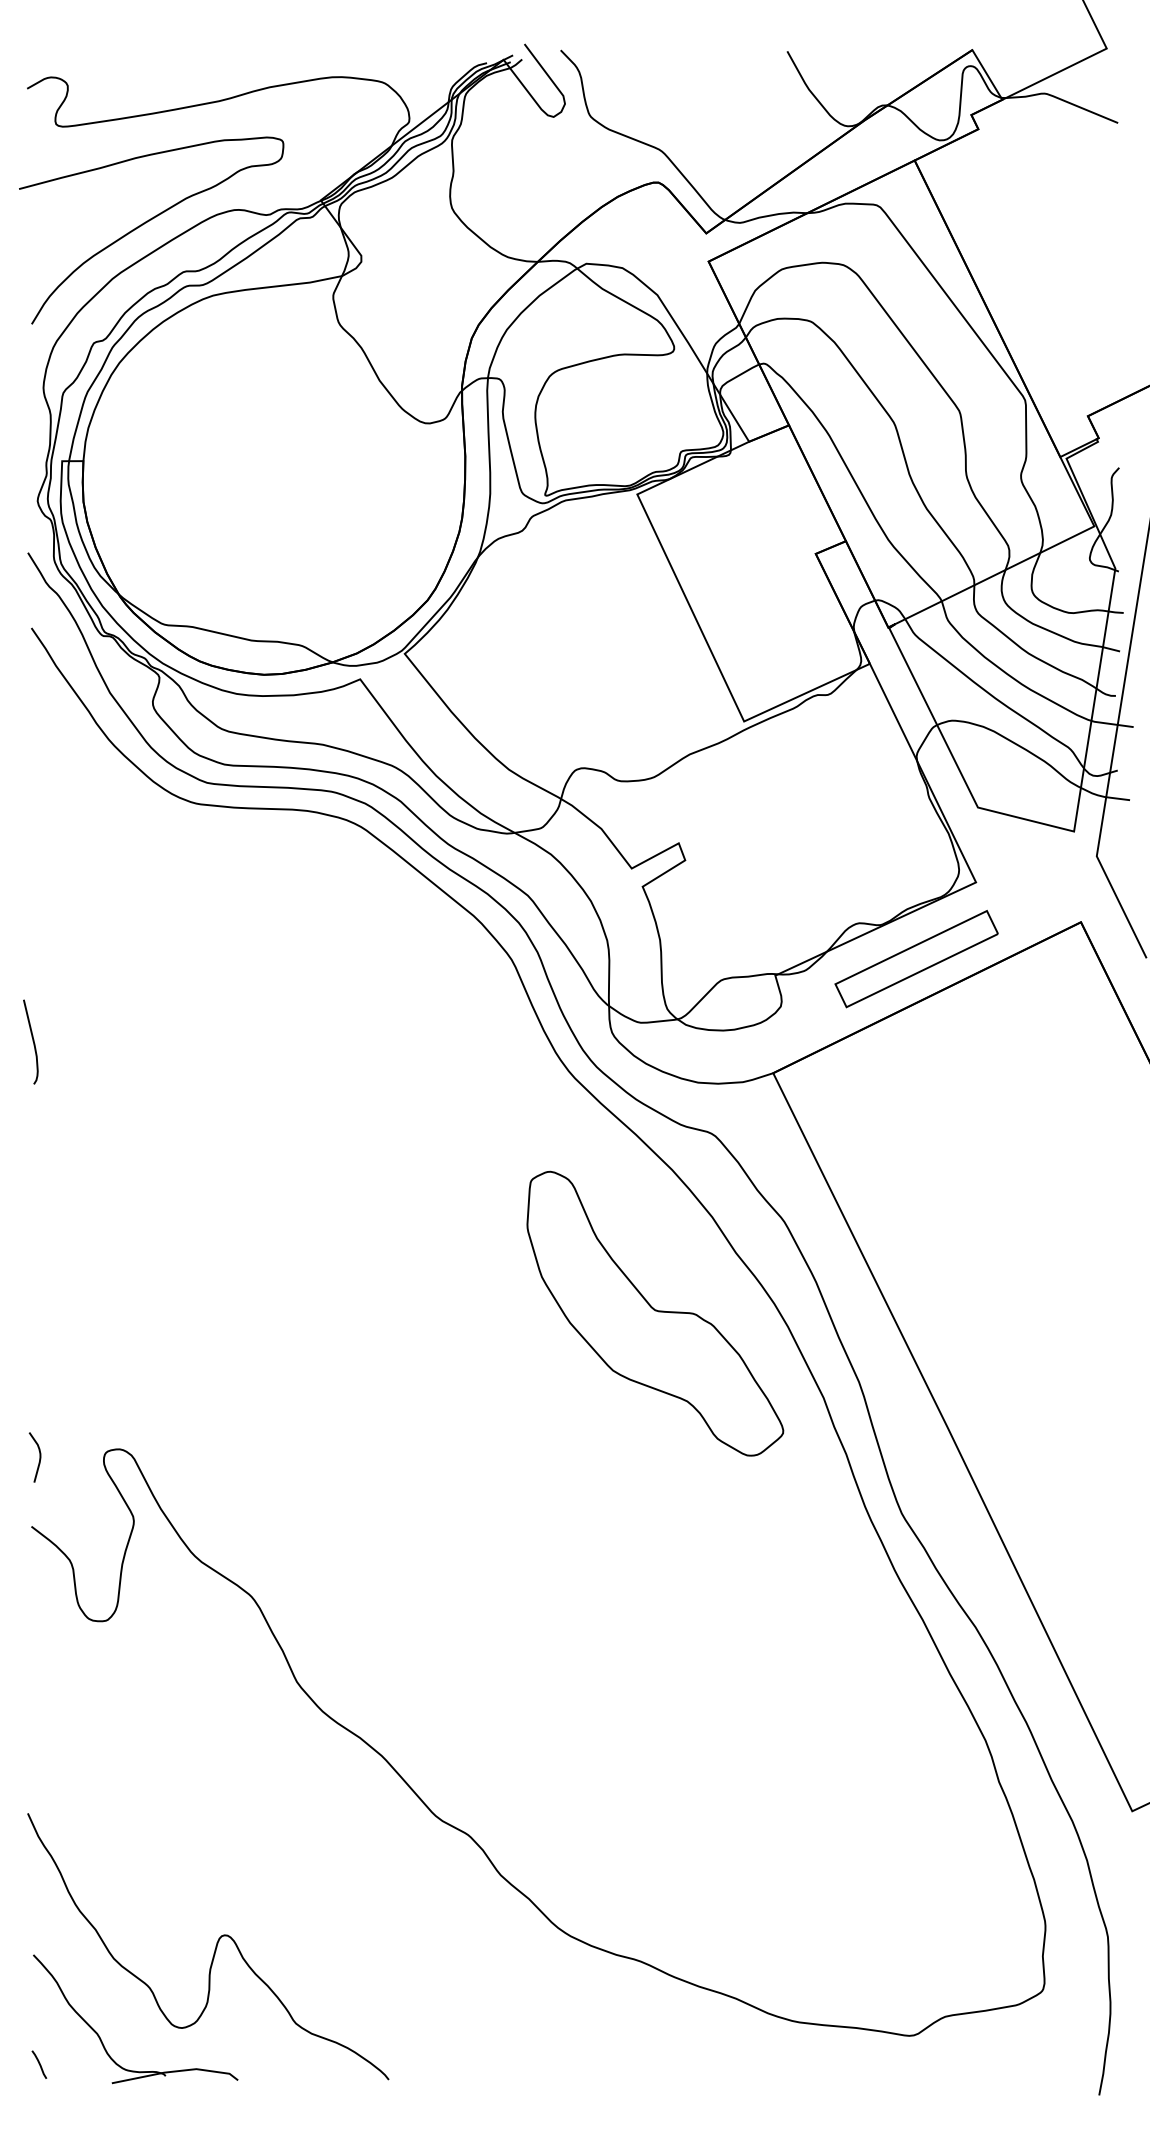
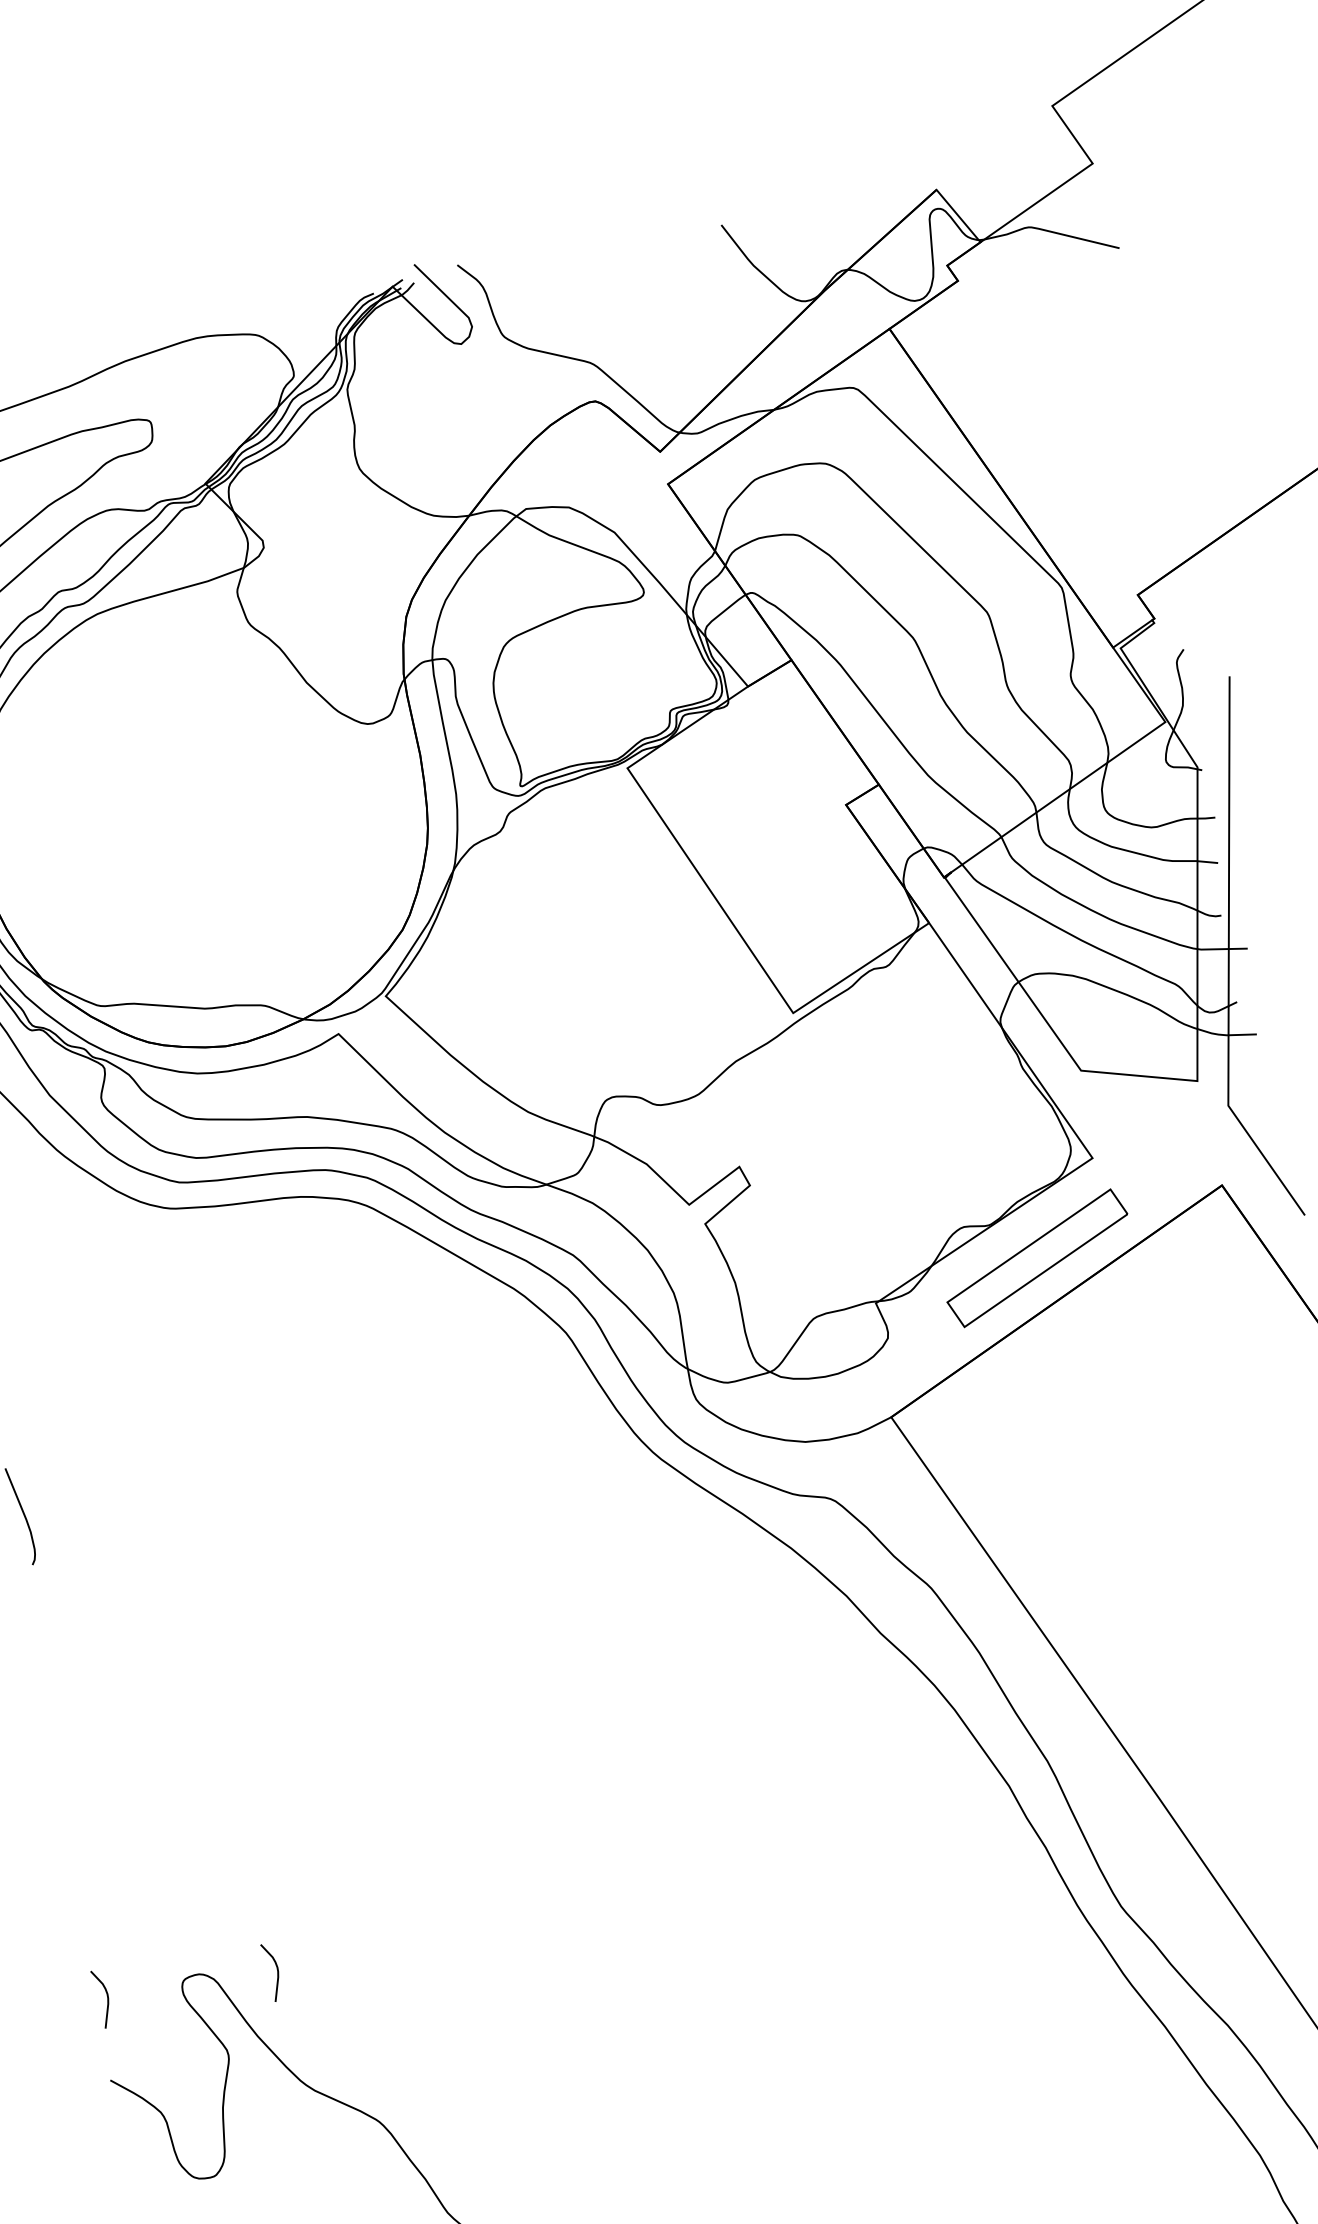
part: (655, 1313) -> (797, 1718), removed
curve: (185, 1457) -> (277, 1971), added

